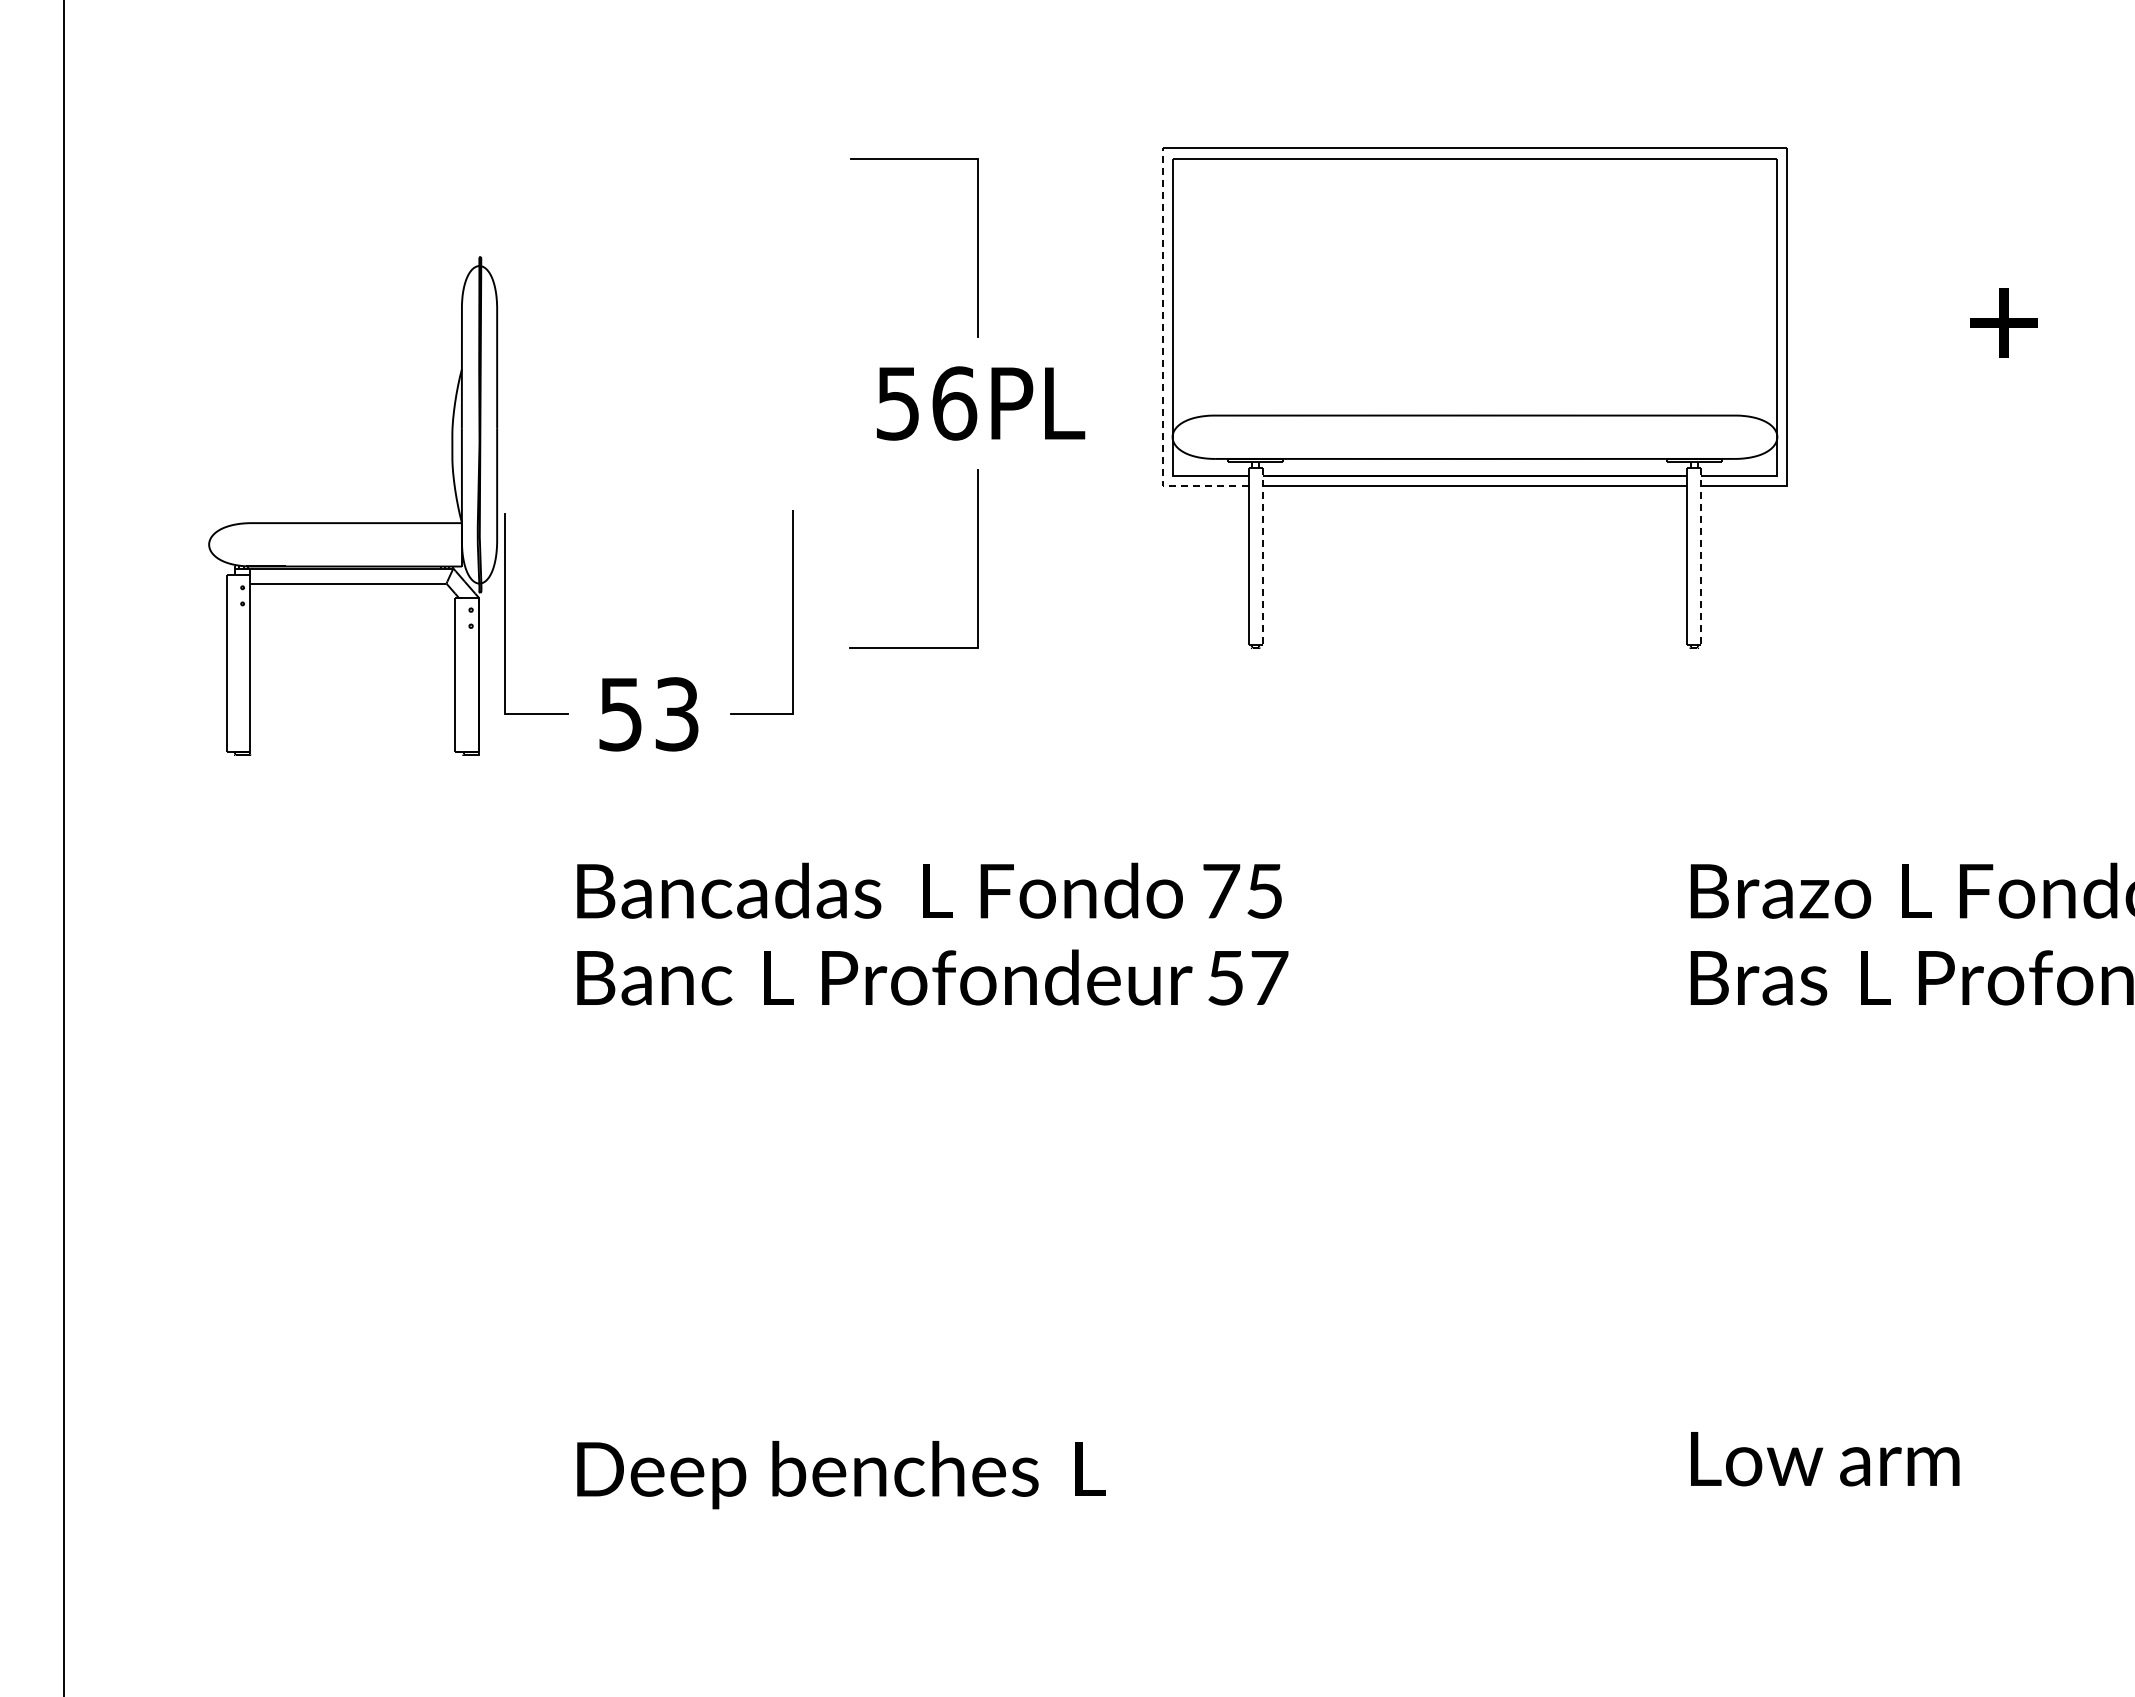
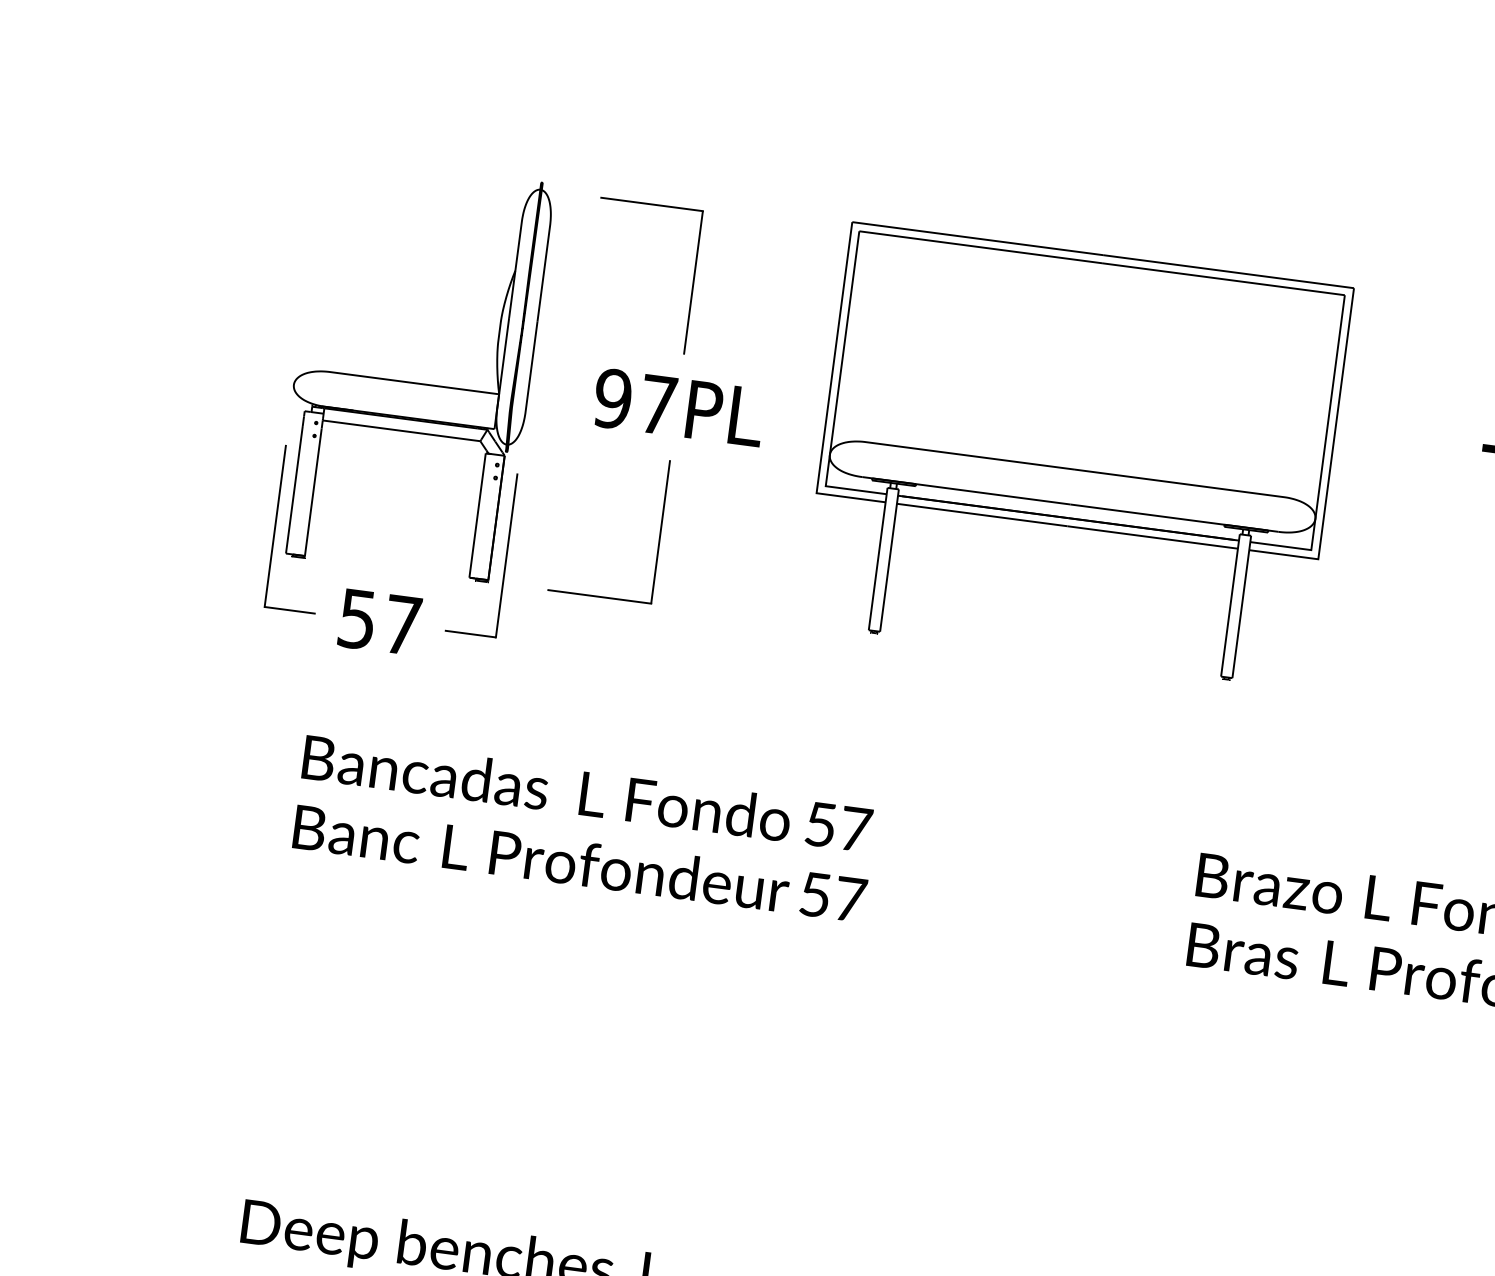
line: (1162, 360) -> (829, 392), dashed -> solid
text: (926, 403) -> (635, 401), 56PL -> 97PL
part: (353, 522) -> (412, 382), moved
line: (1262, 556) -> (889, 560), dashed -> solid
line: (1701, 556) -> (1241, 606), dashed -> solid
text: (676, 714) -> (402, 625), 53 -> 57
text: (1243, 891) -> (838, 827), 75 -> 57

